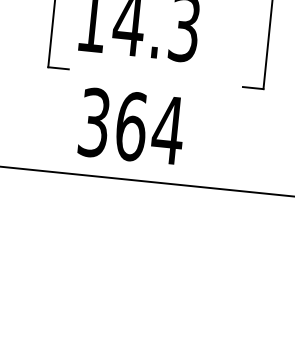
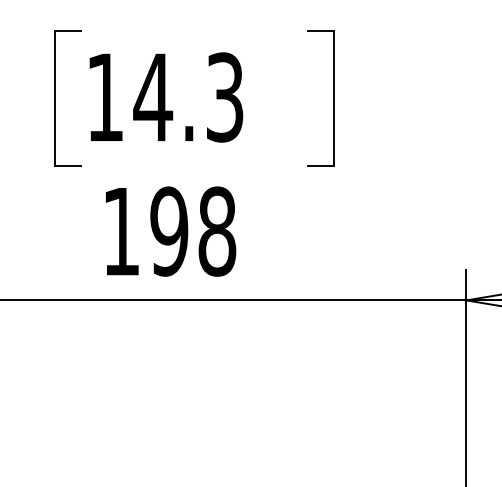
text: (132, 126) -> (170, 231), 364 -> 198

